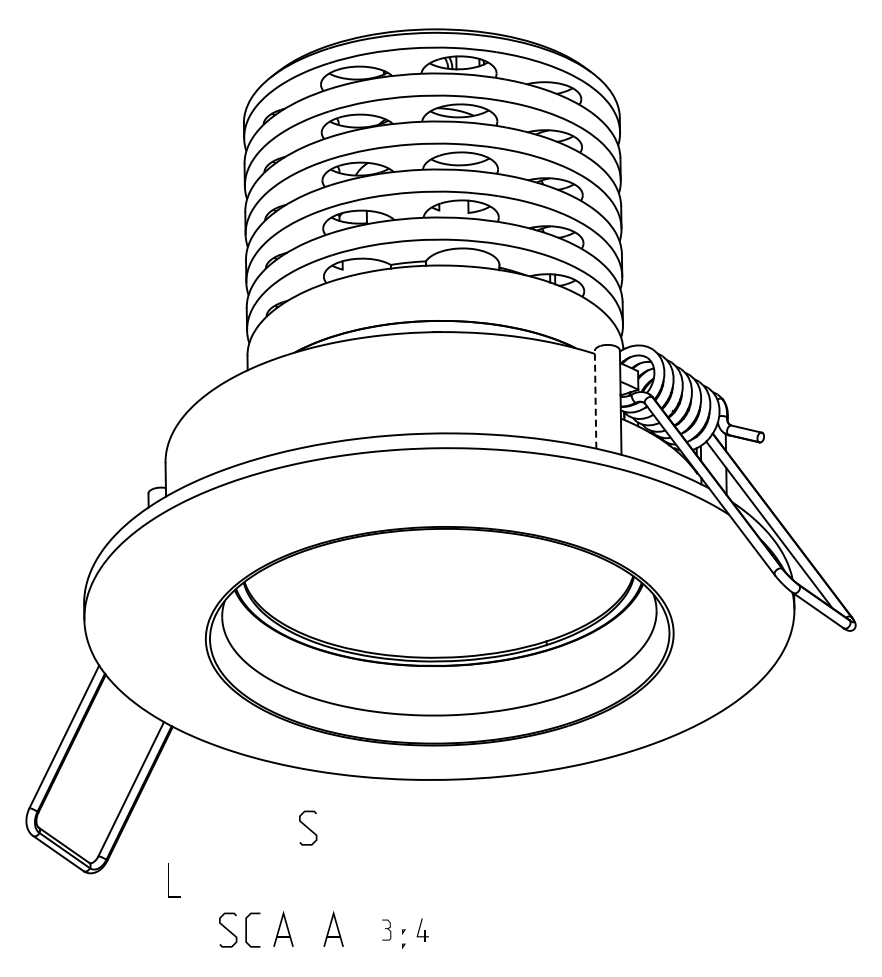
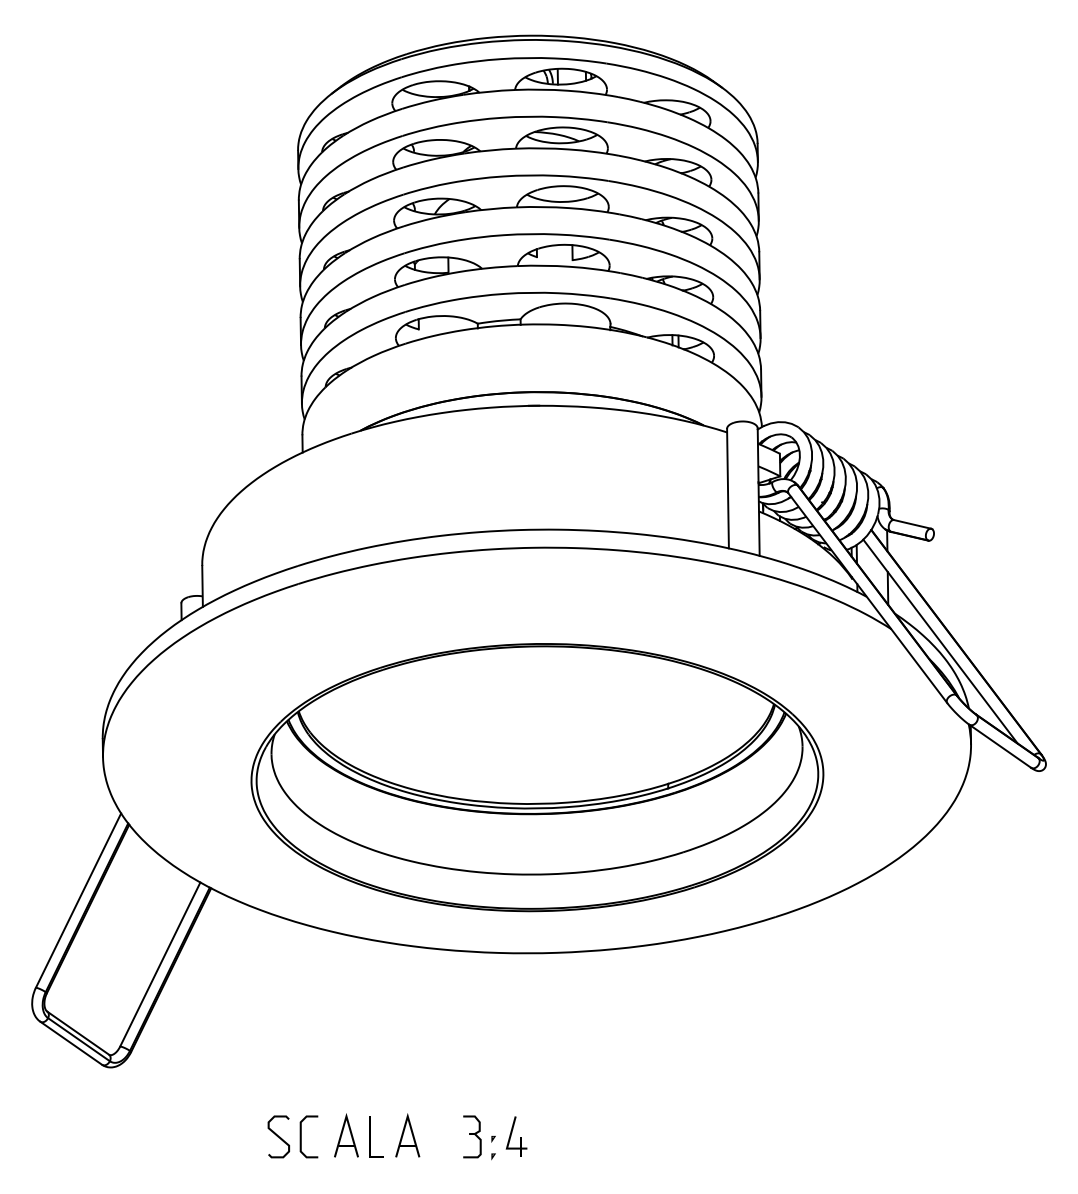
line: (595, 399) -> (727, 488), dashed -> solid
curve: (308, 827) -> (377, 1011), removed
line: (168, 880) -> (369, 1137), moved
part: (386, 929) -> (472, 1136), size x1.67
part: (422, 929) -> (516, 1136), size x1.43

